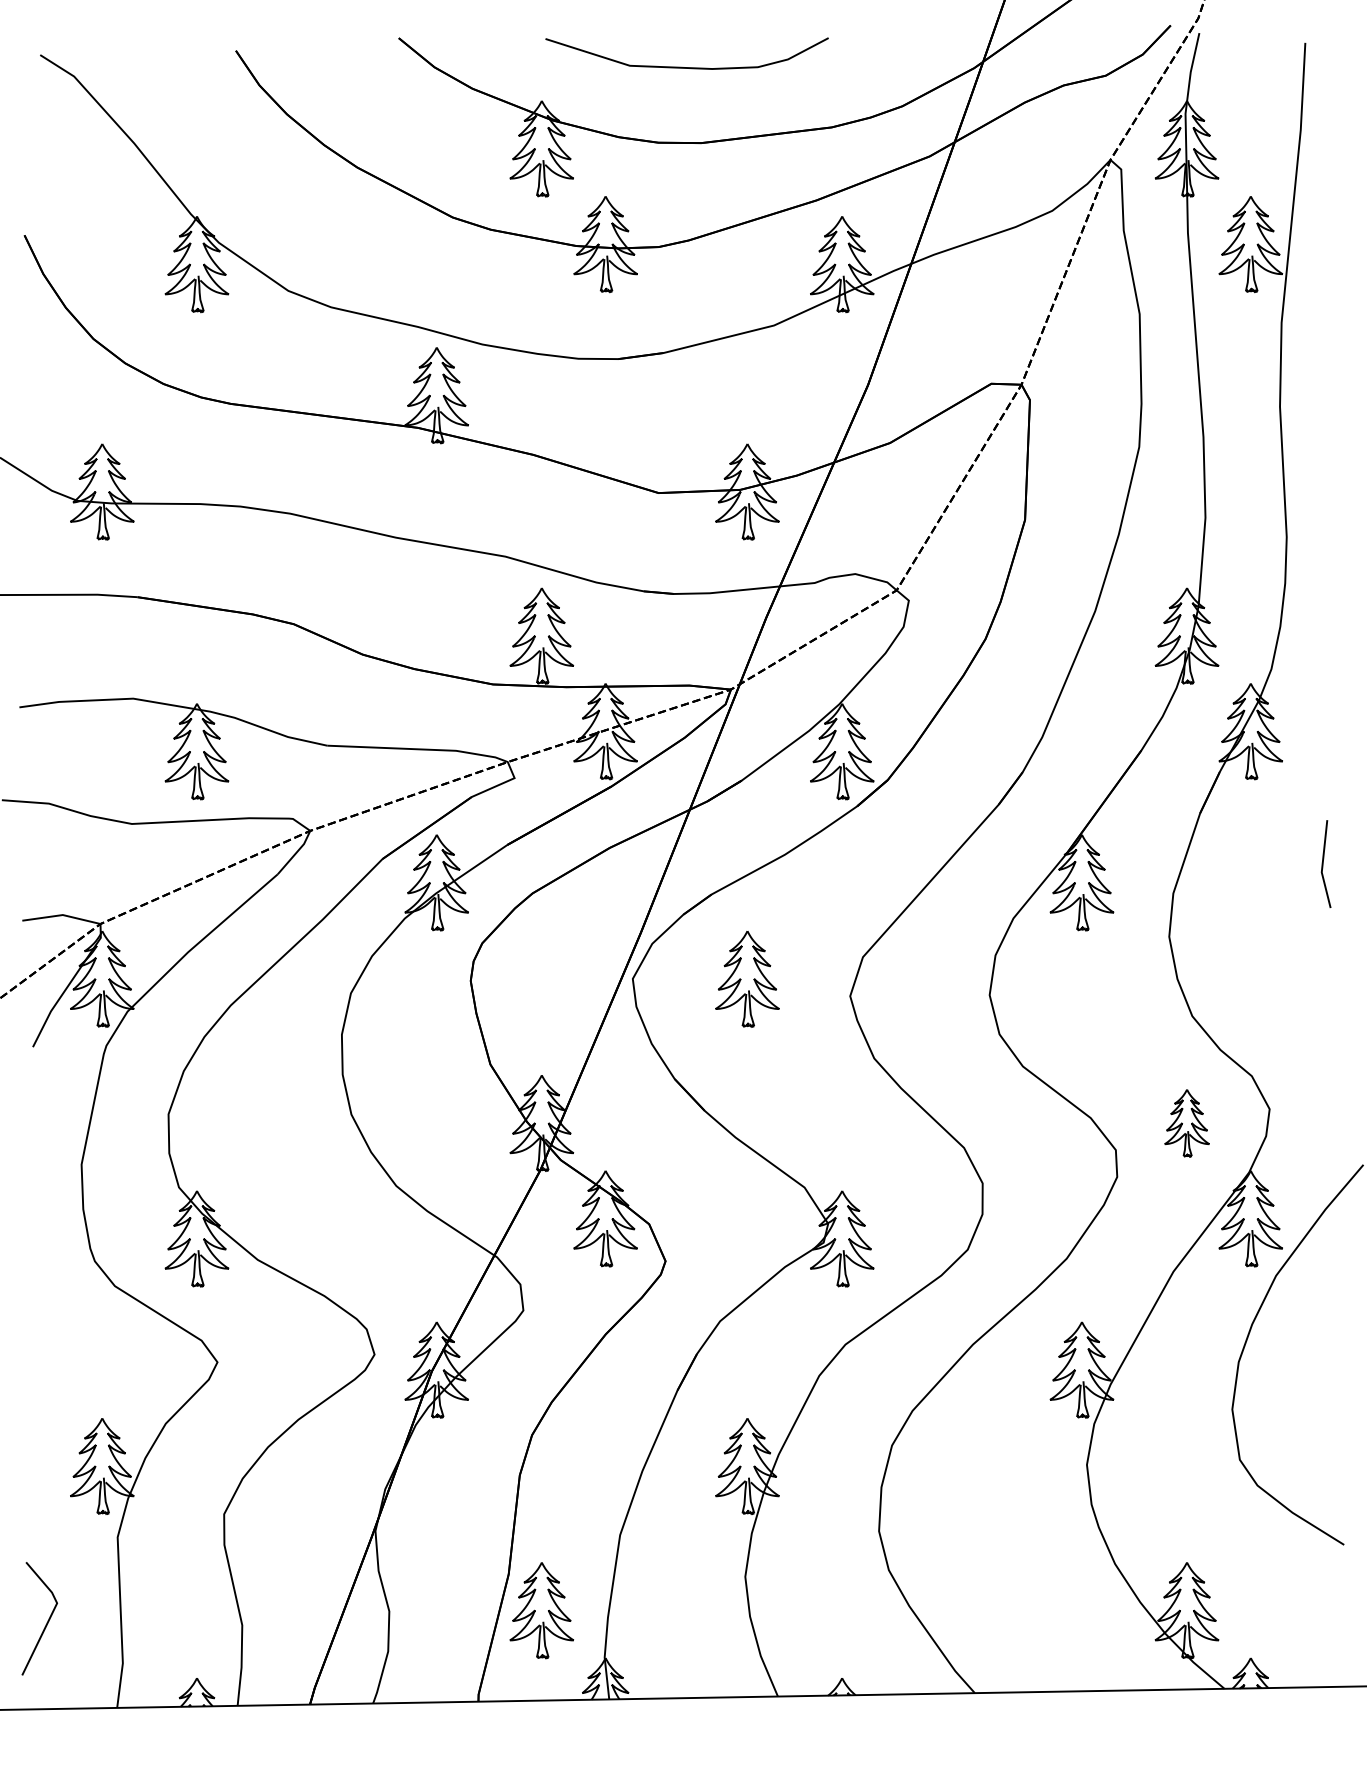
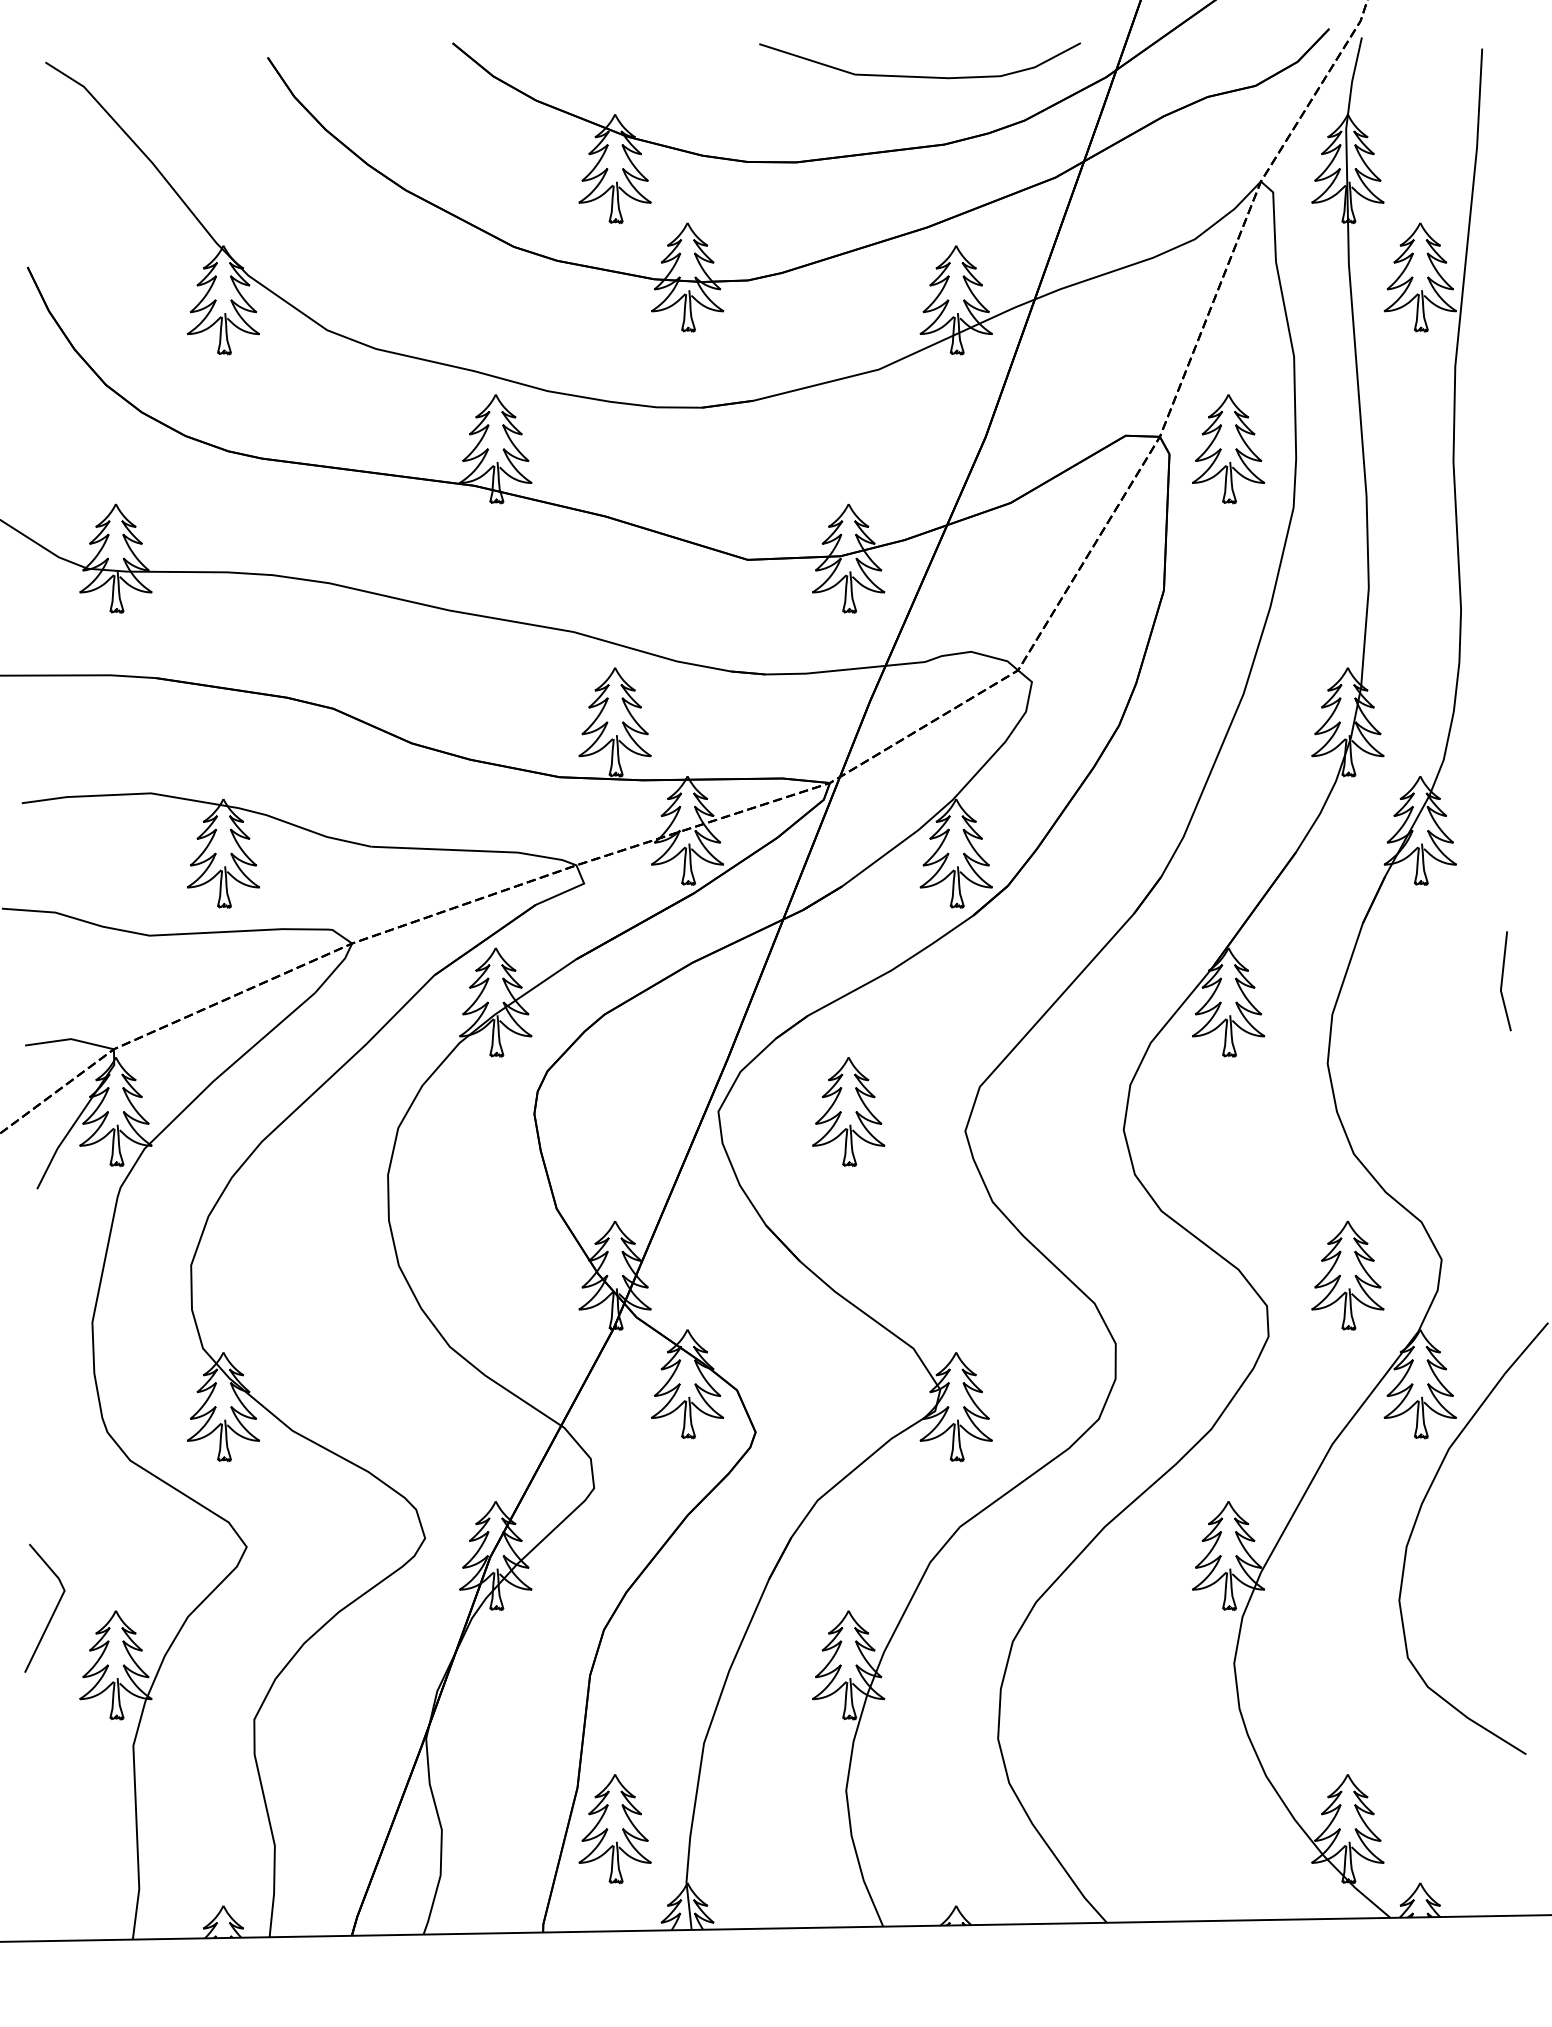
curve: (686, 67) -> (919, 76), moved
part: (1081, 395) -> (1228, 449), added
part: (1186, 1123) -> (1347, 1275), size x1.43
line: (47, 1621) -> (53, 1611), moved

